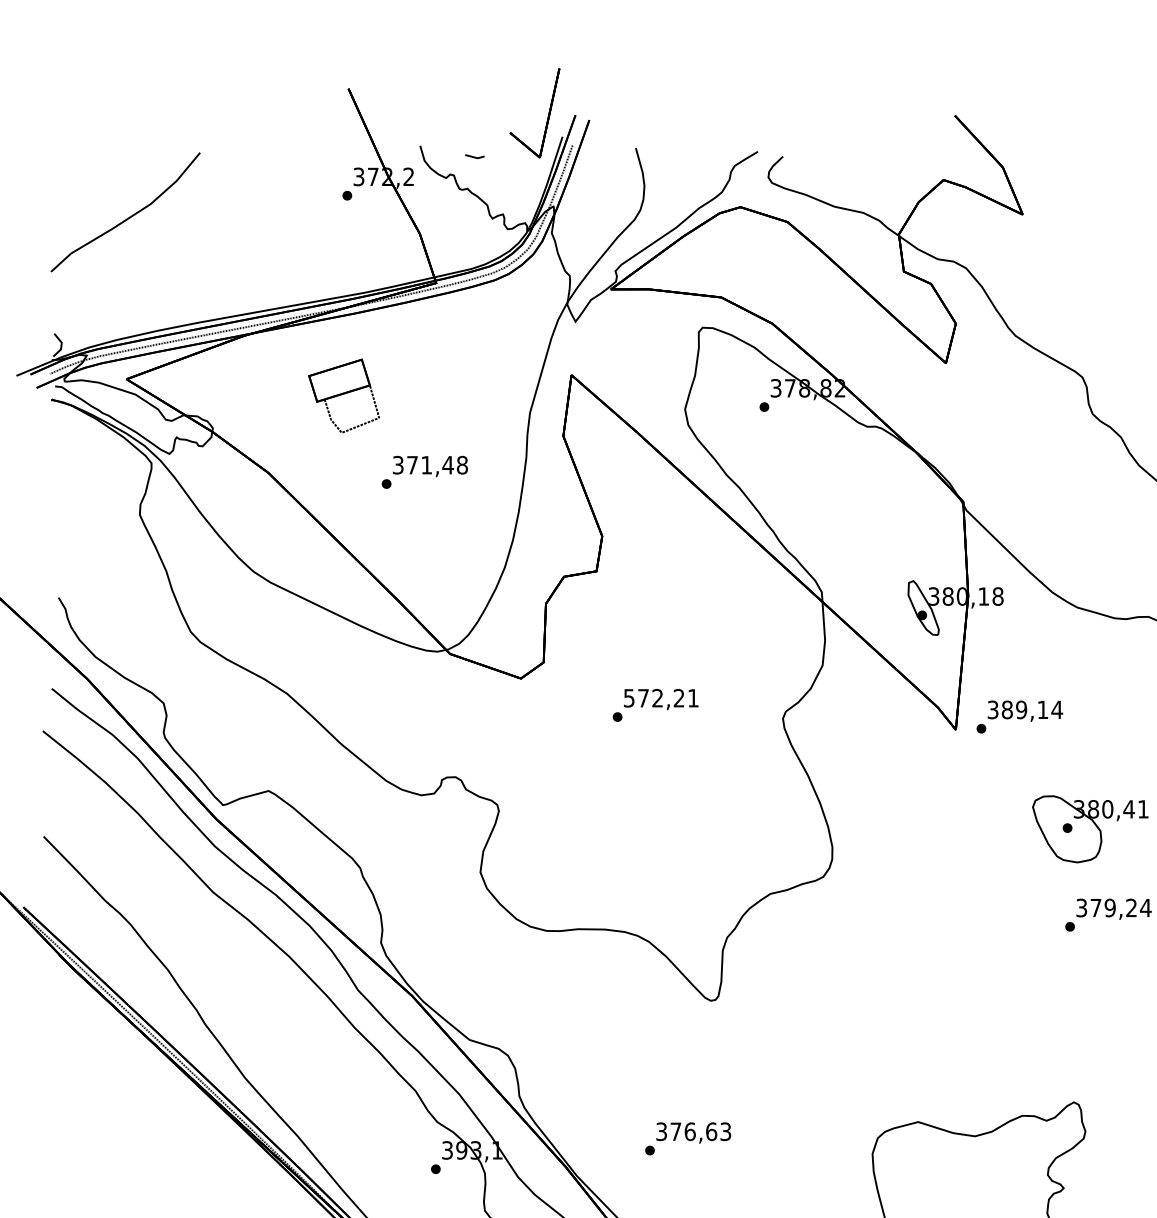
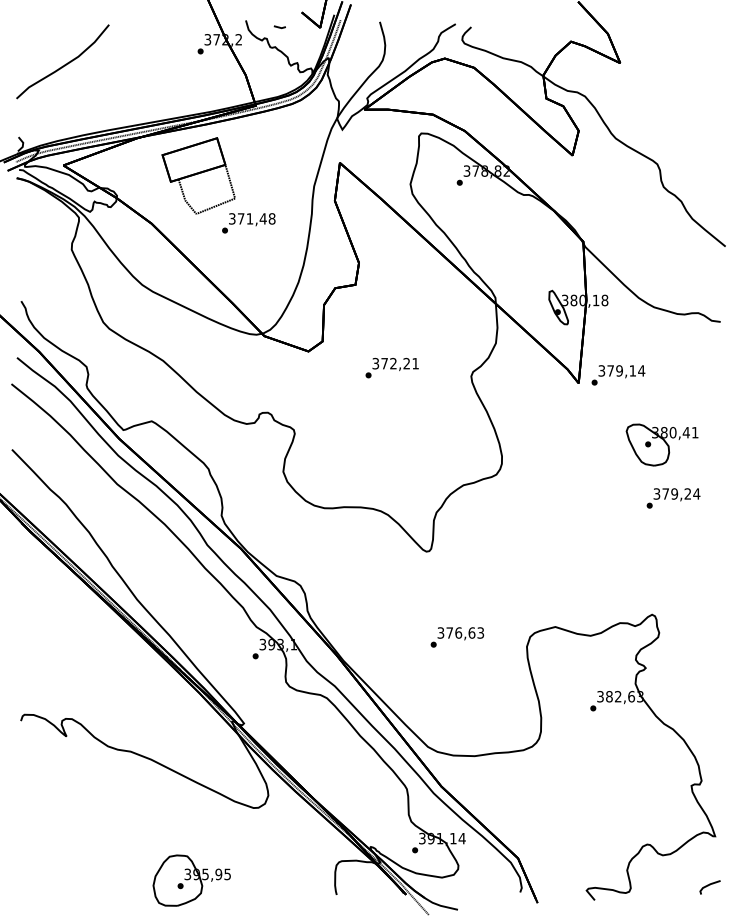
part: (343, 395) -> (198, 175), size x1.67
text: (630, 696) -> (376, 362), 572,21 -> 372,21
text: (1006, 709) -> (610, 370), 389,14 -> 379,14
text: (688, 1138) -> (457, 637), moved

